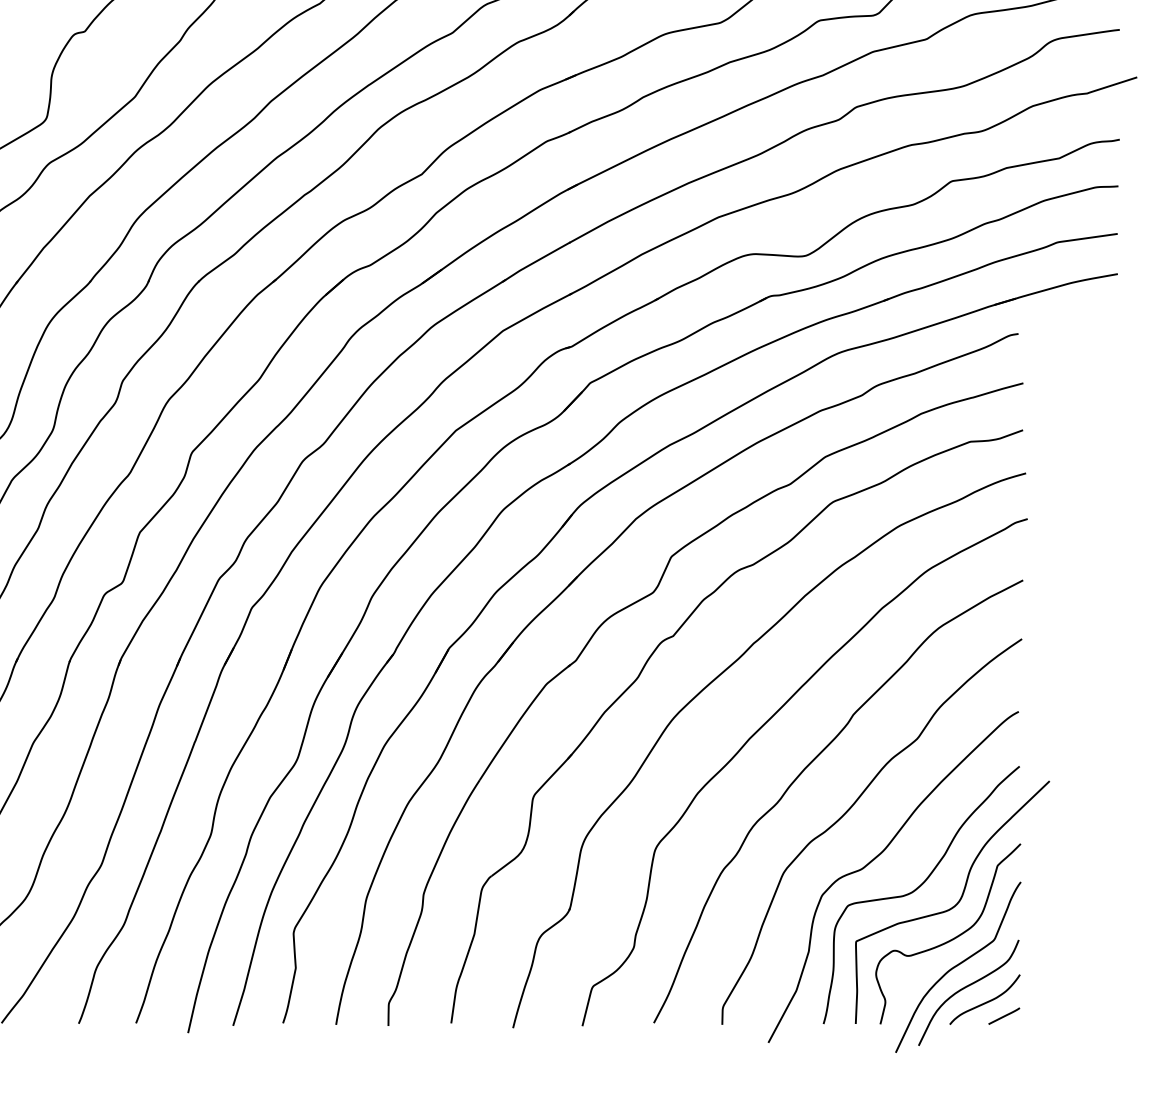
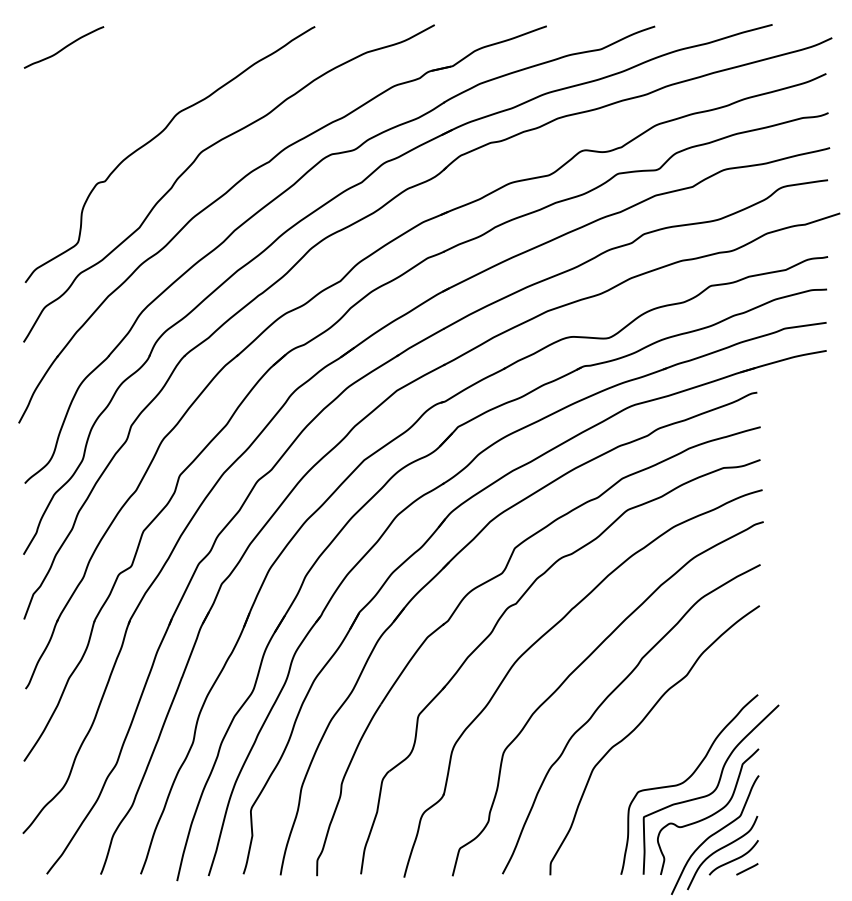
curve: (878, 857) -> (659, 758), removed

